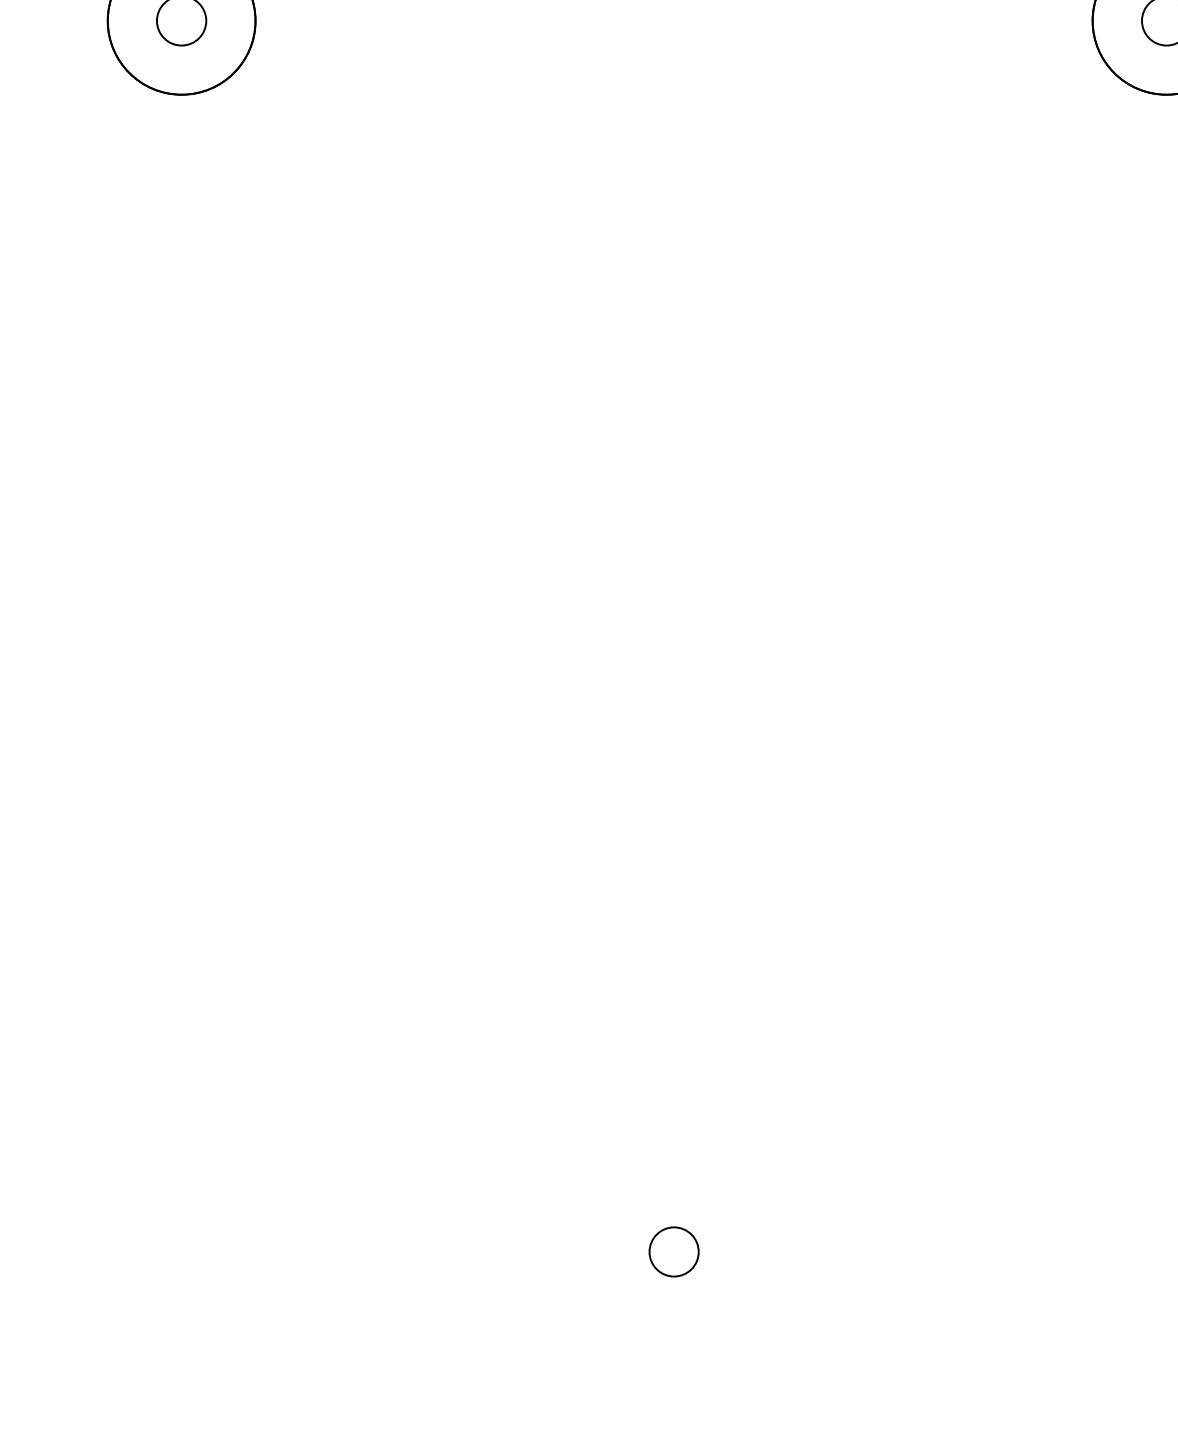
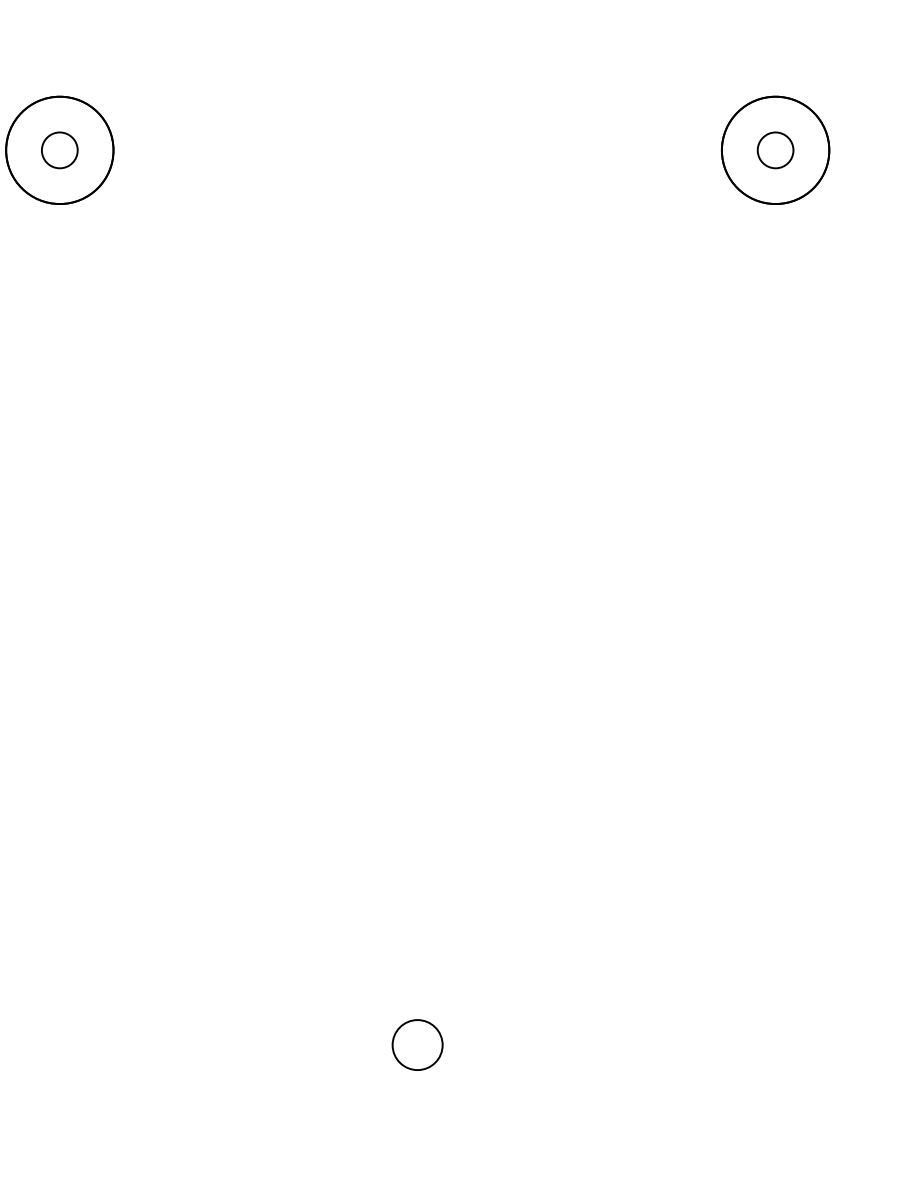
part: (673, 1251) -> (417, 1044), size x1.4

